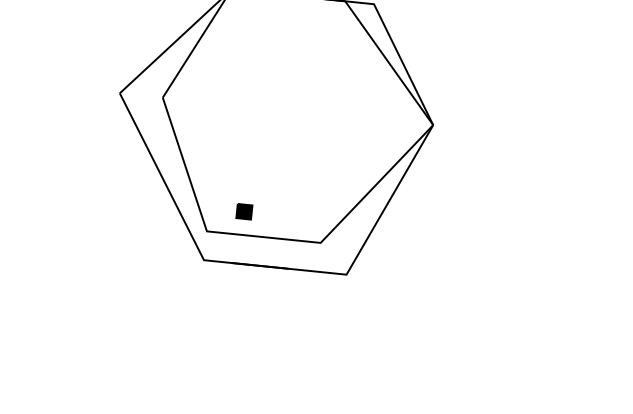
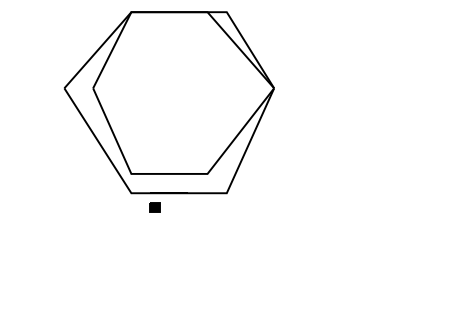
part: (243, 211) -> (154, 207), moved

